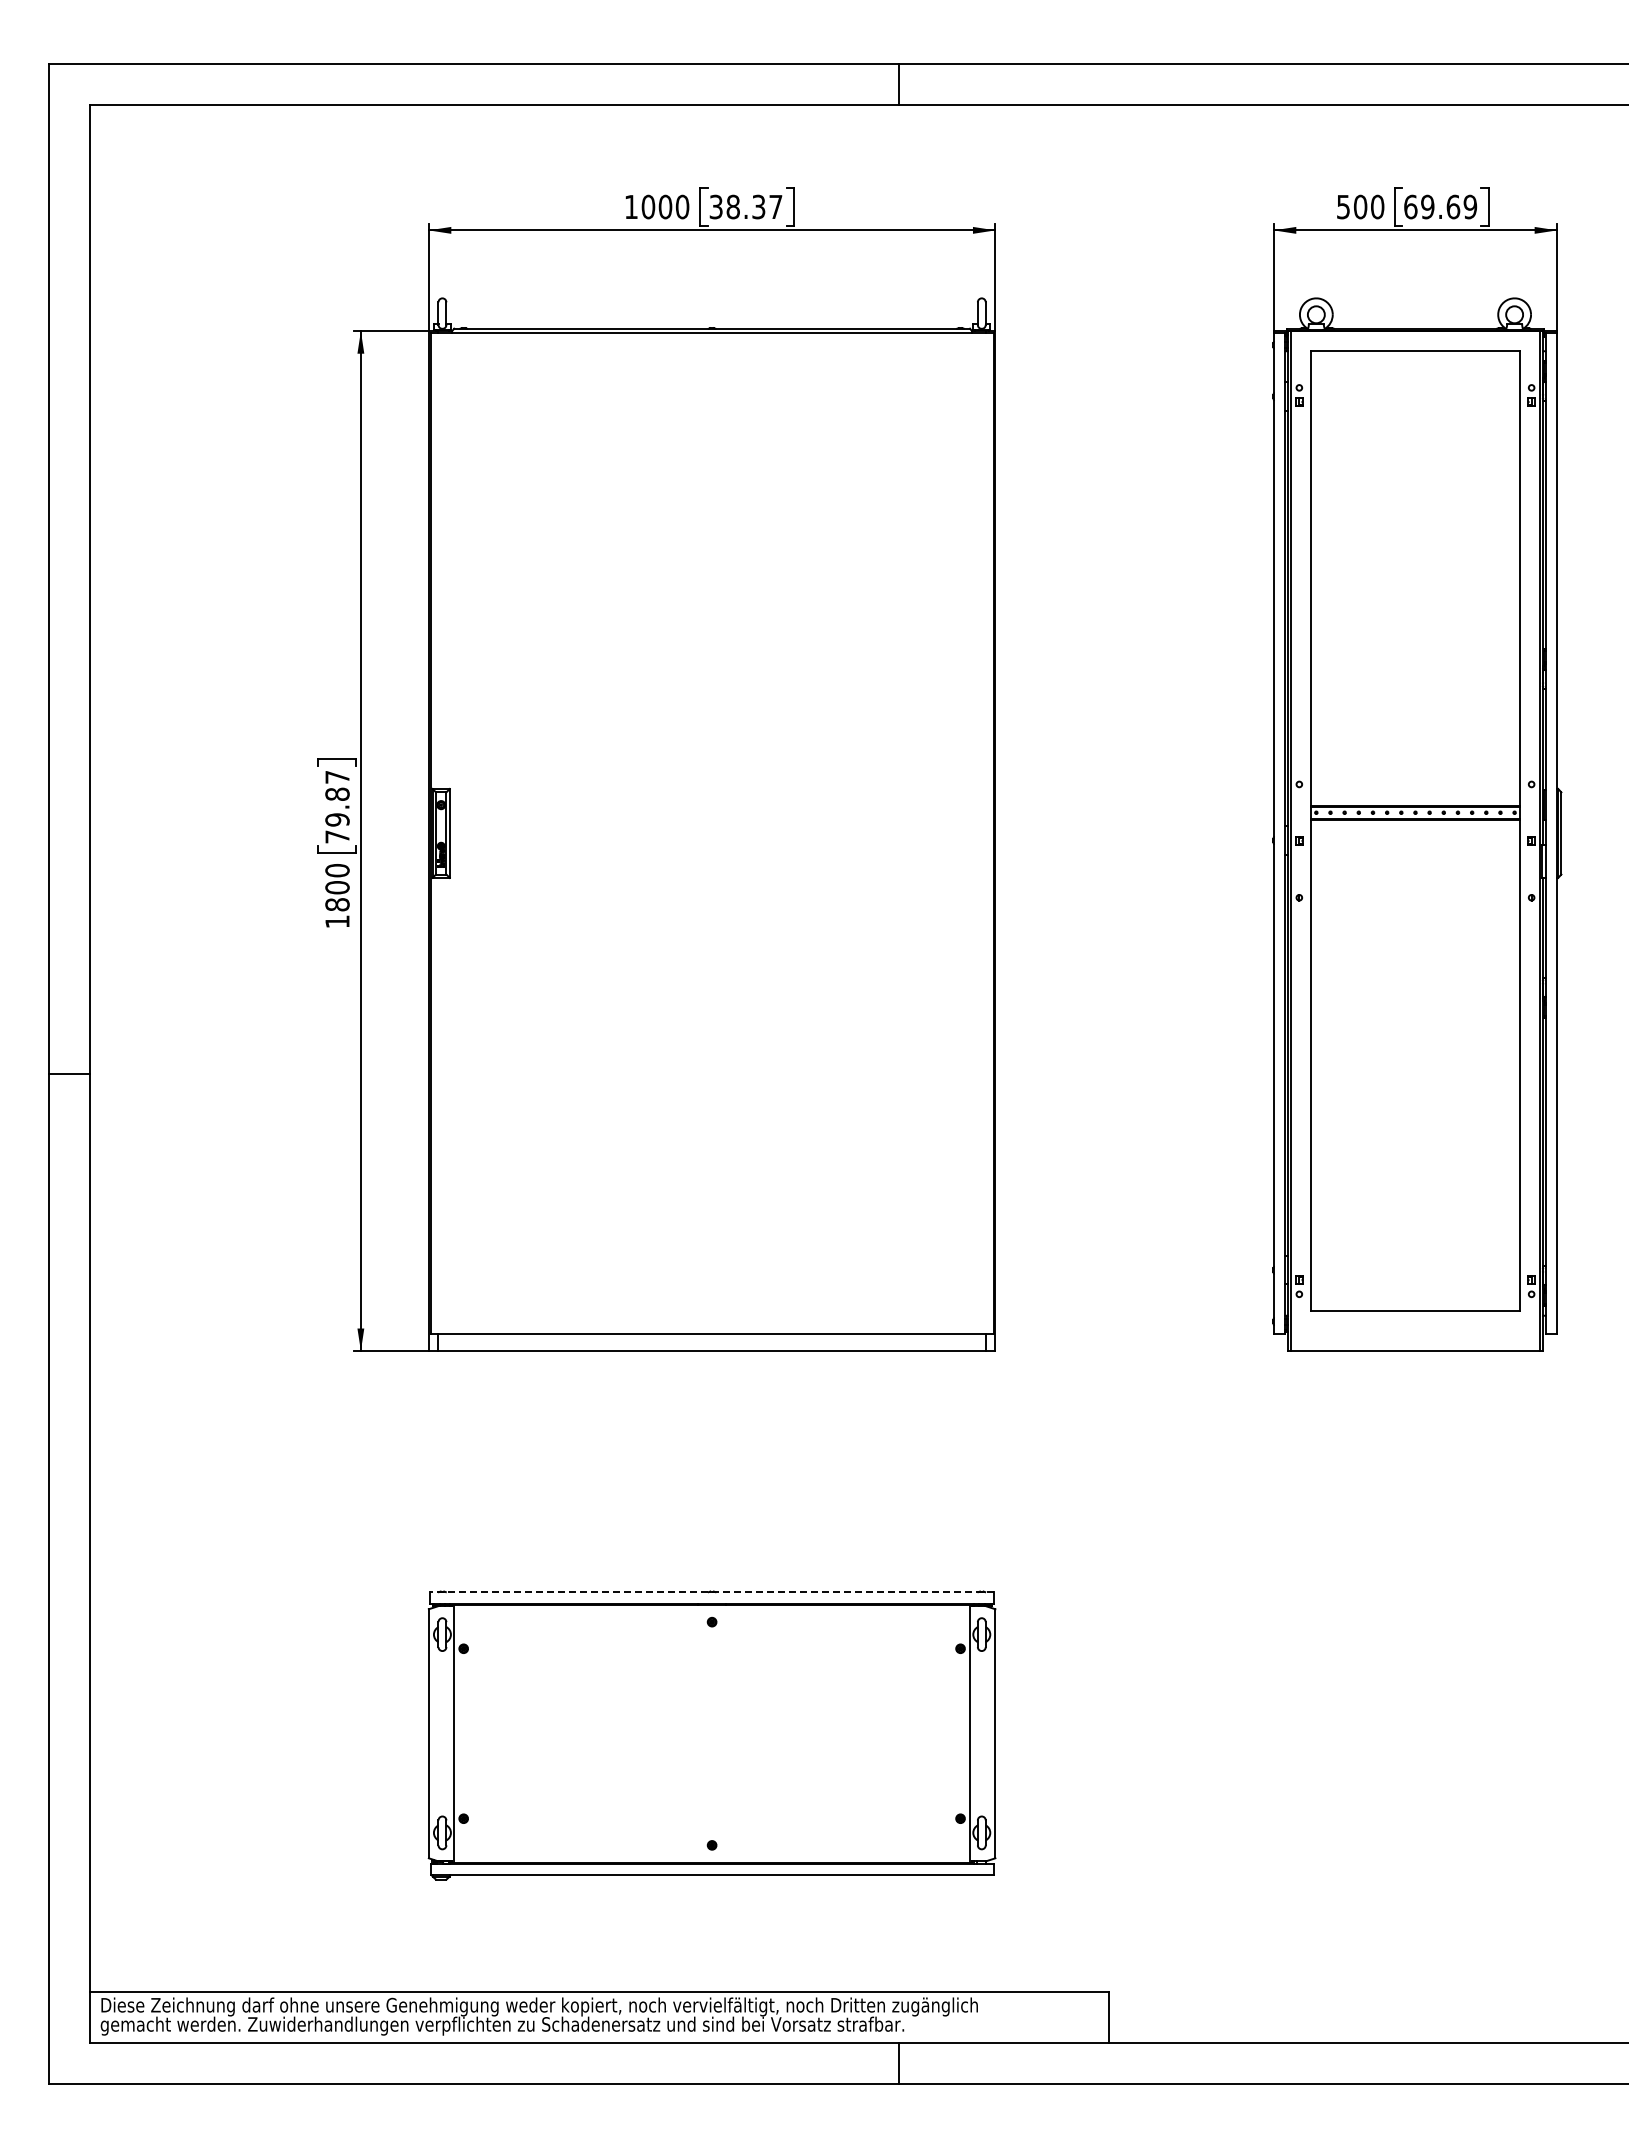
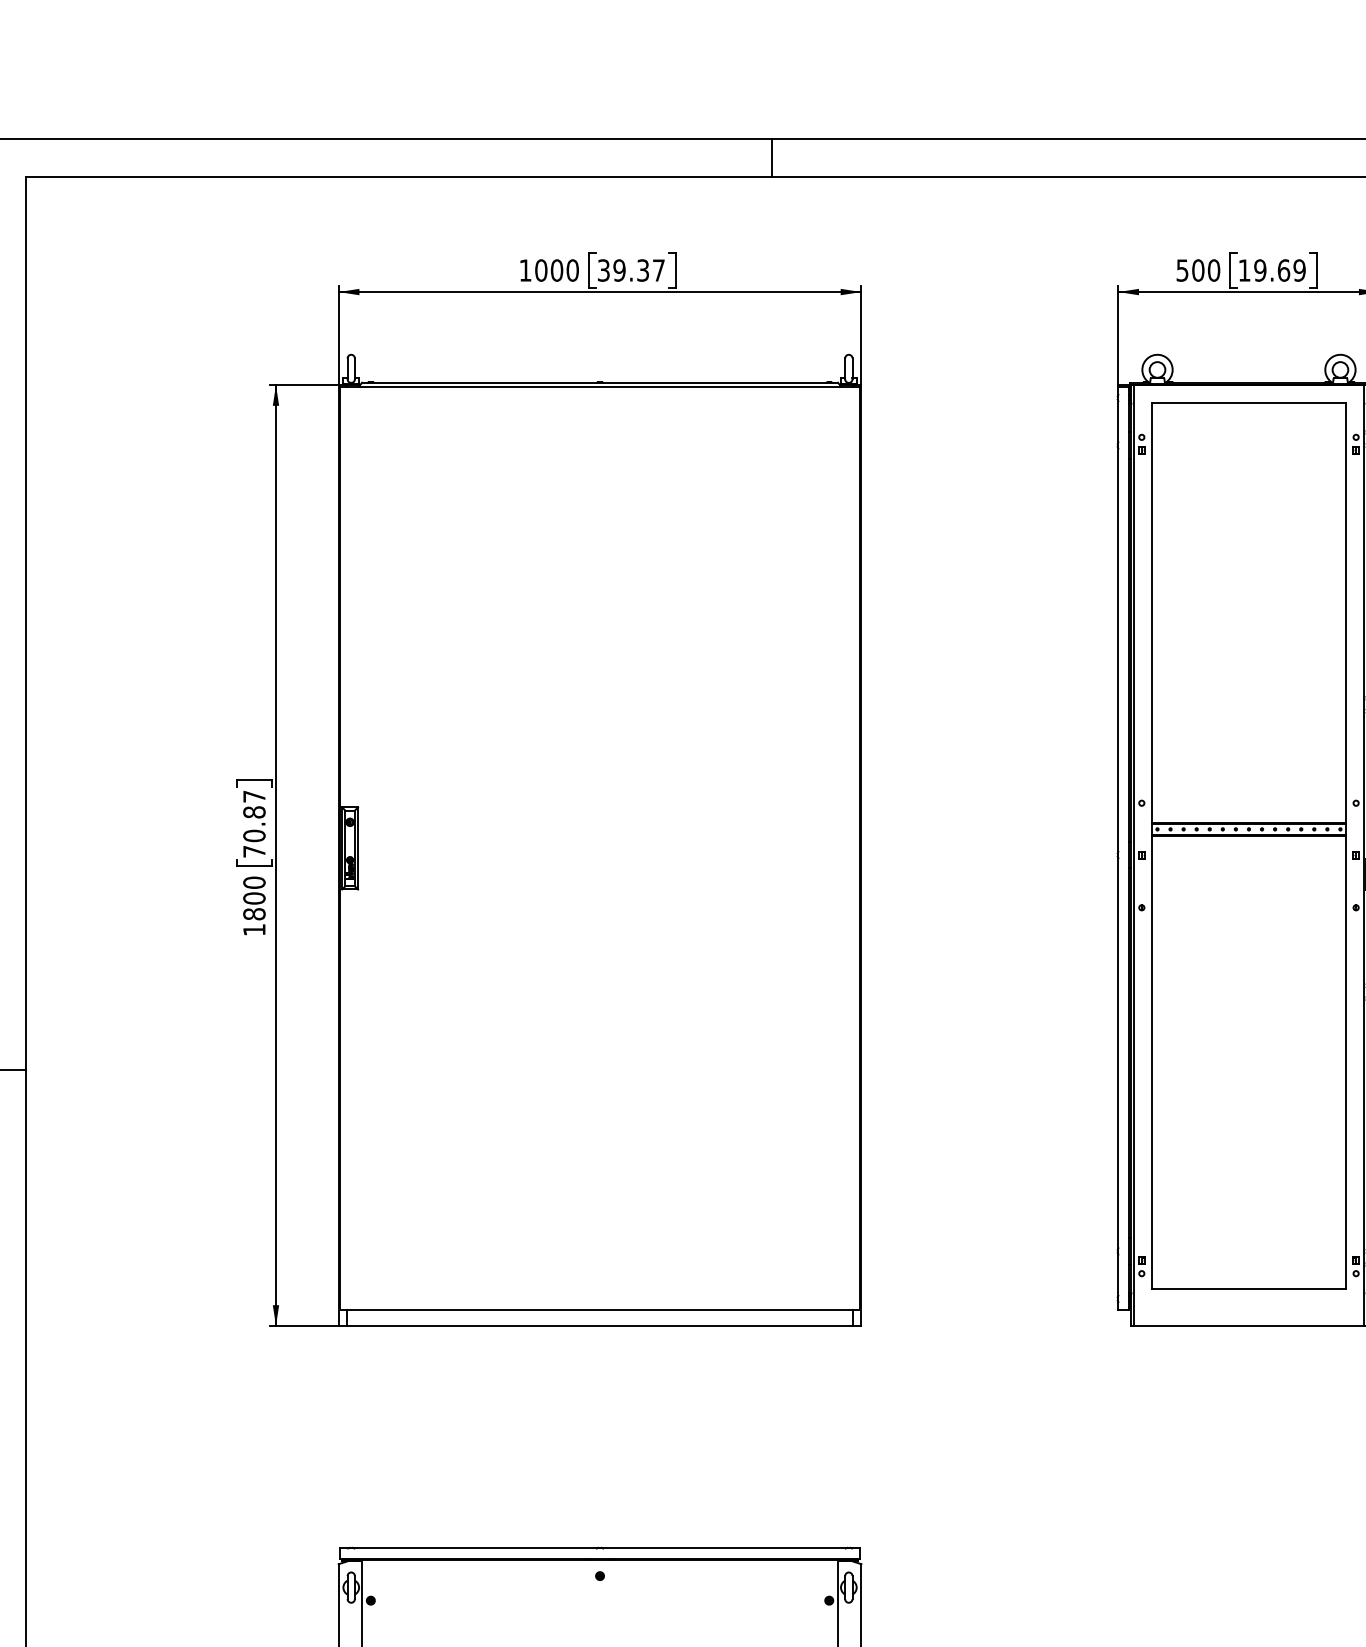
text: (732, 206) -> (618, 270), 38.37 -> 39.37
text: (1410, 206) -> (1244, 270), 69.69 -> 19.69
text: (337, 819) -> (254, 835), 79.87 -> 70.87
line: (712, 1592) -> (600, 1548), dashed -> solid

